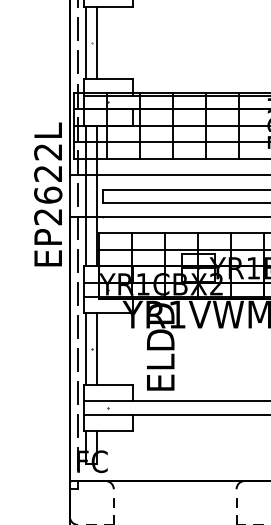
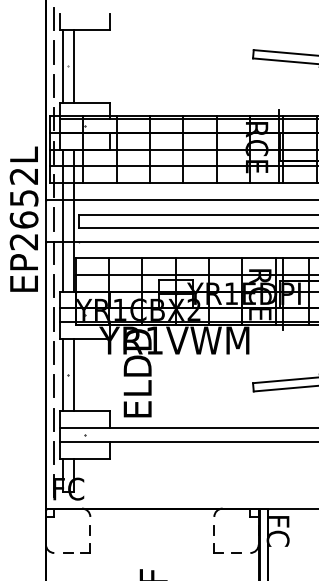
text: (47, 173) -> (23, 198), EP2622L -> EP2652L

